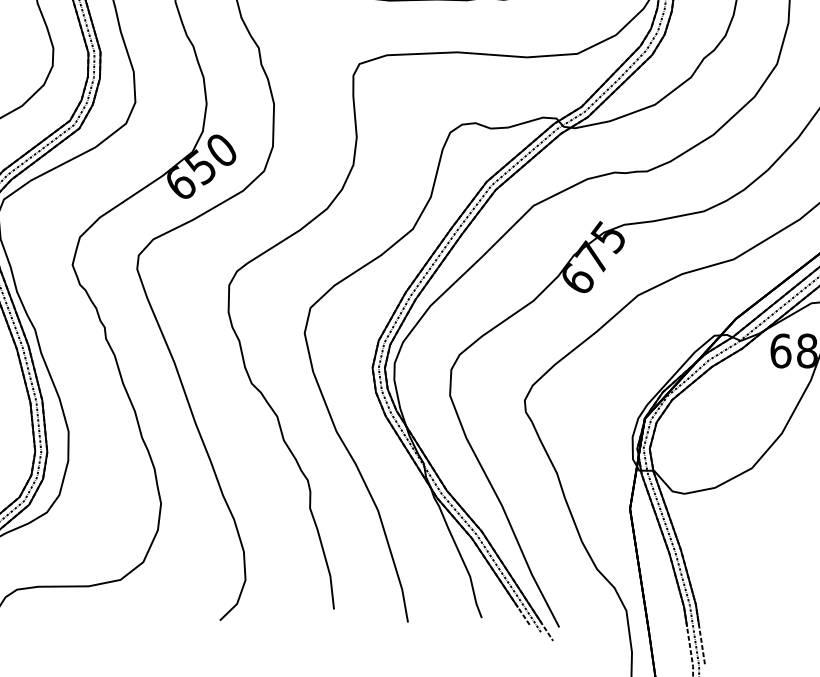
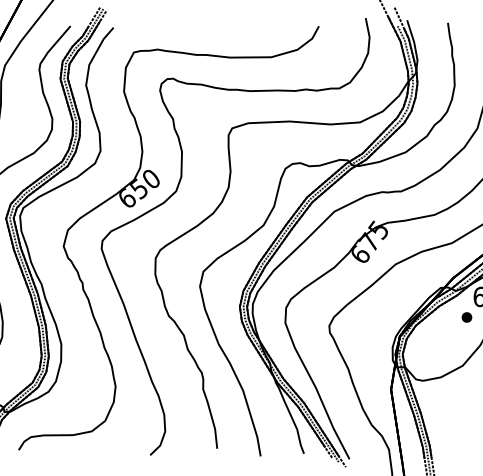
part: (758, 386) -> (466, 317), added

